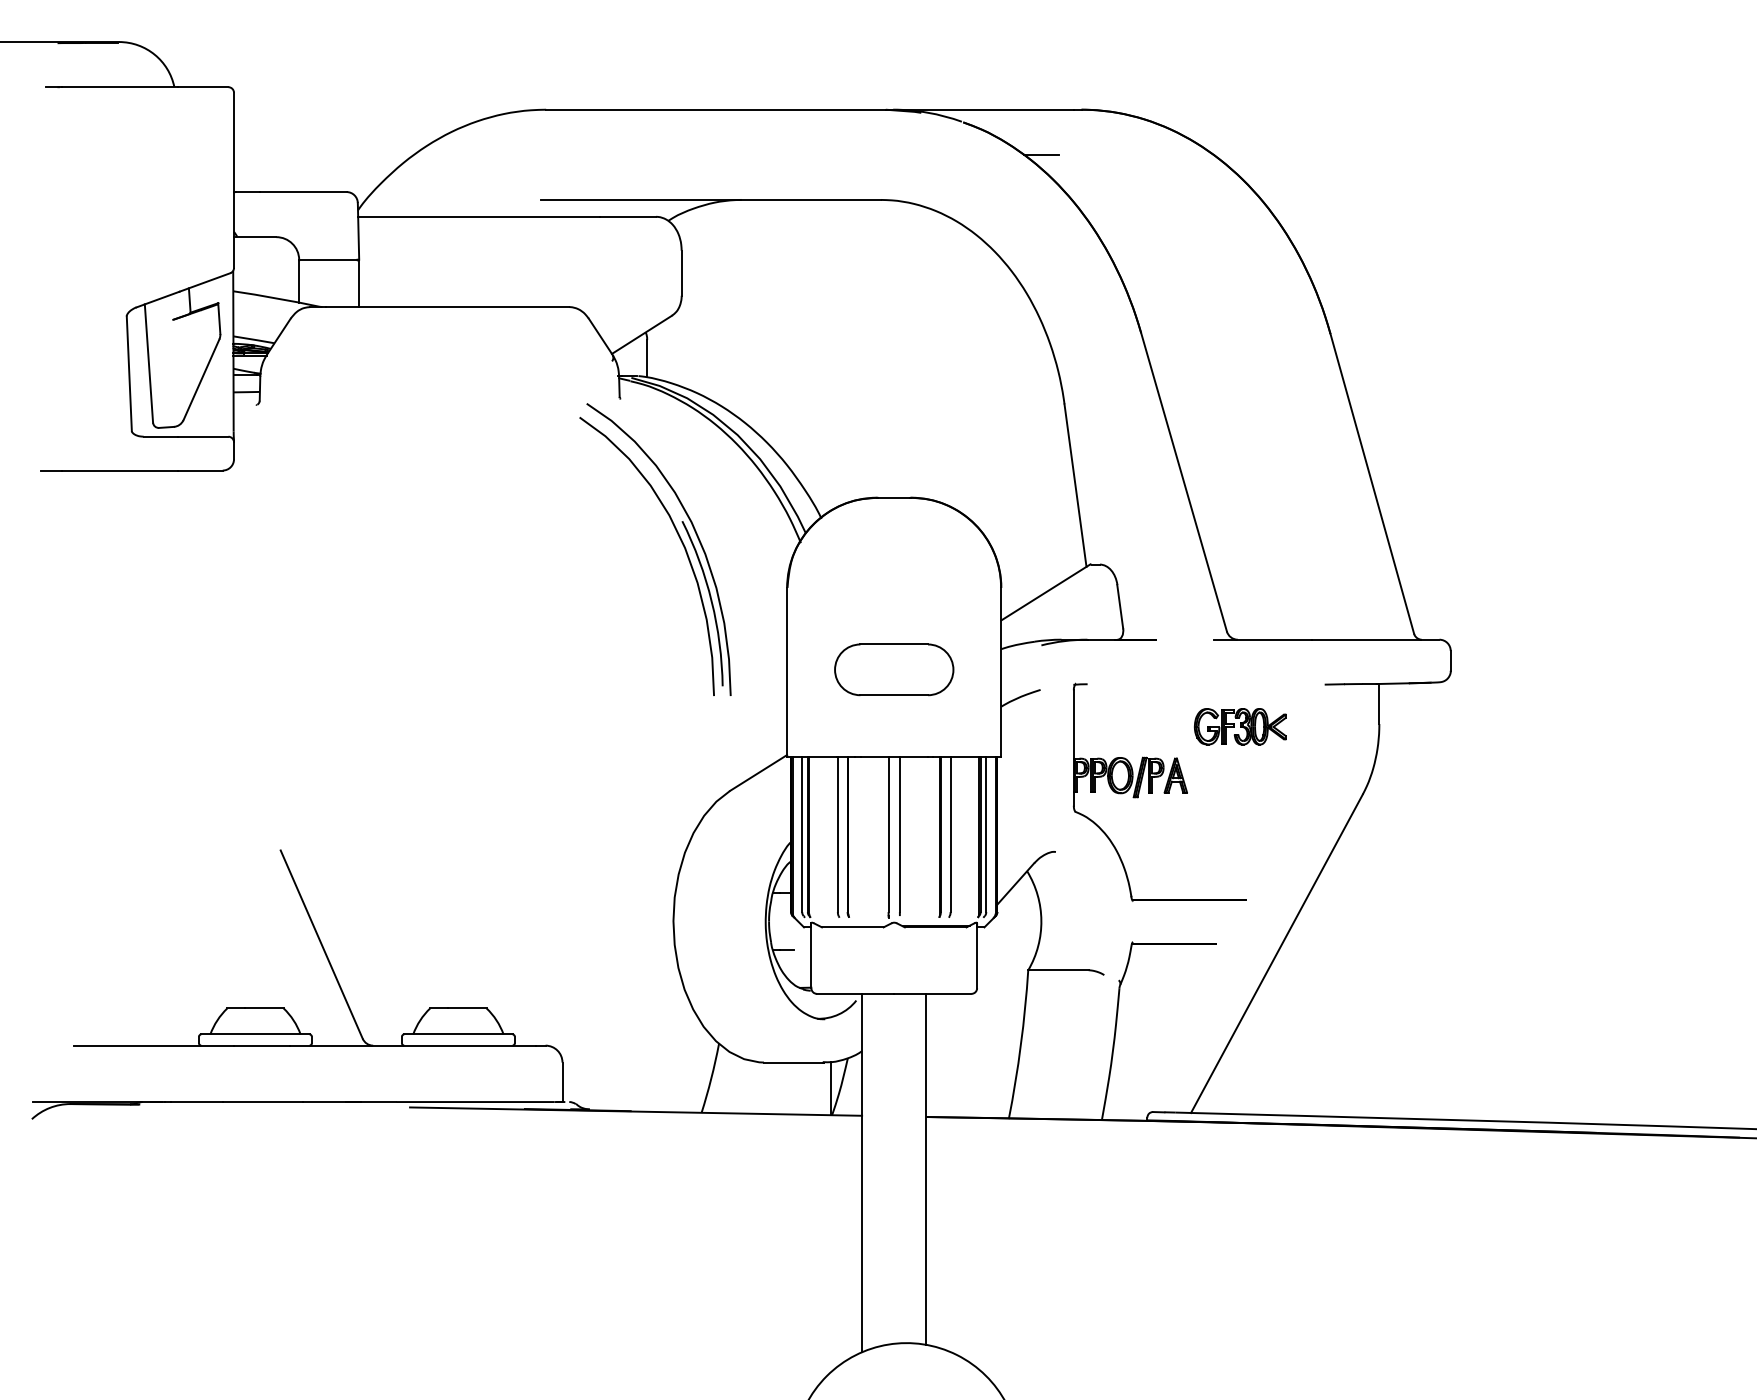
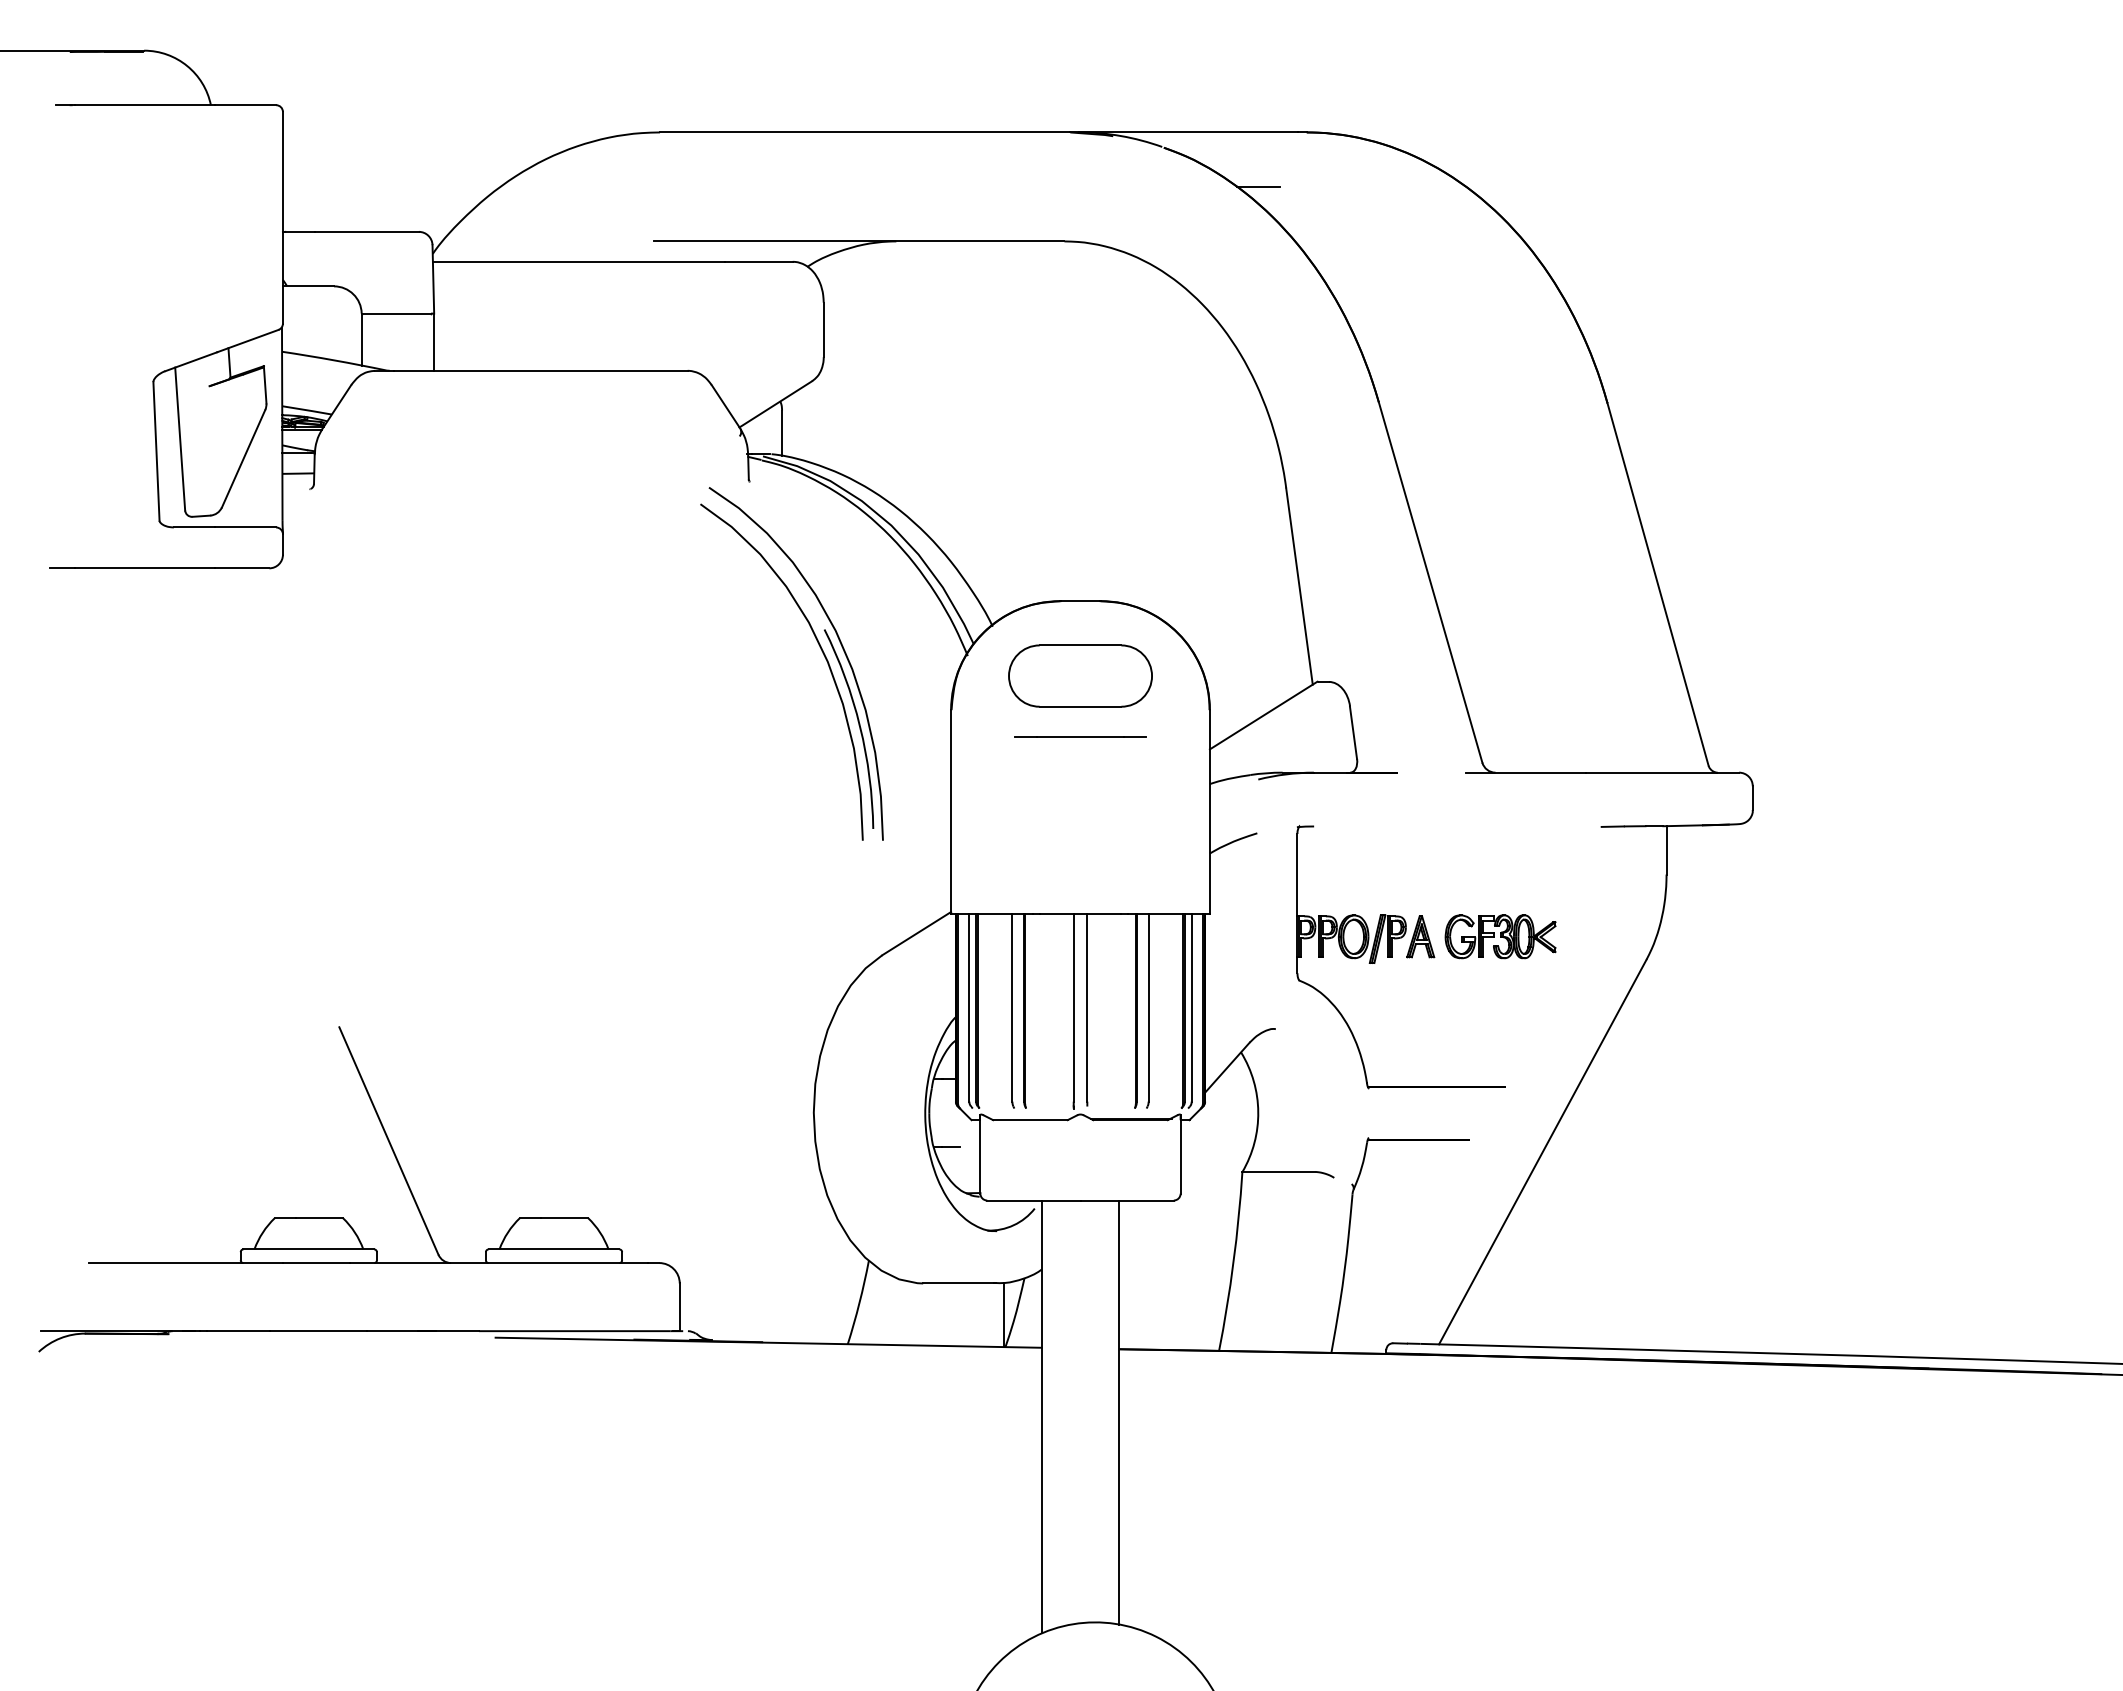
line: (894, 609) -> (1080, 736), added
part: (894, 669) -> (1080, 675), moved
part: (1240, 726) -> (1500, 936), moved

